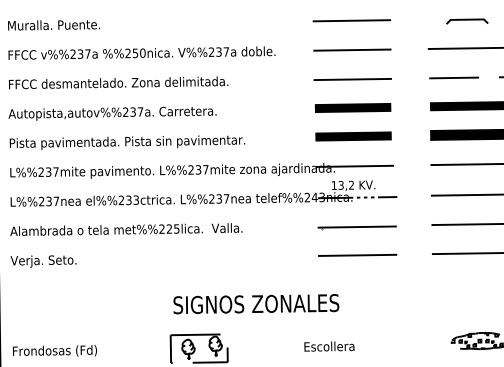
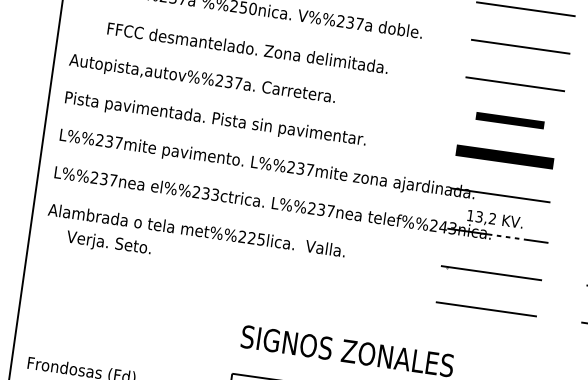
text: (118, 82) -> (247, 47), moved
part: (353, 107) -> (510, 120), size x0.7
text: (43, 261) -> (108, 243), moved

